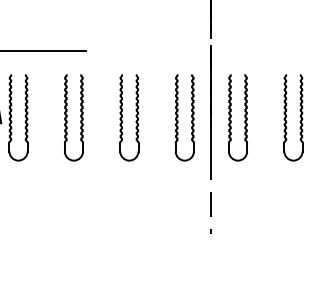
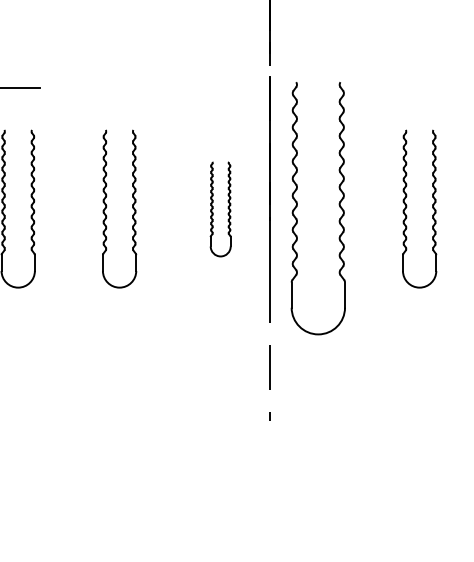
part: (184, 117) -> (220, 208), size x0.6
part: (237, 117) -> (317, 208), size x1.6

